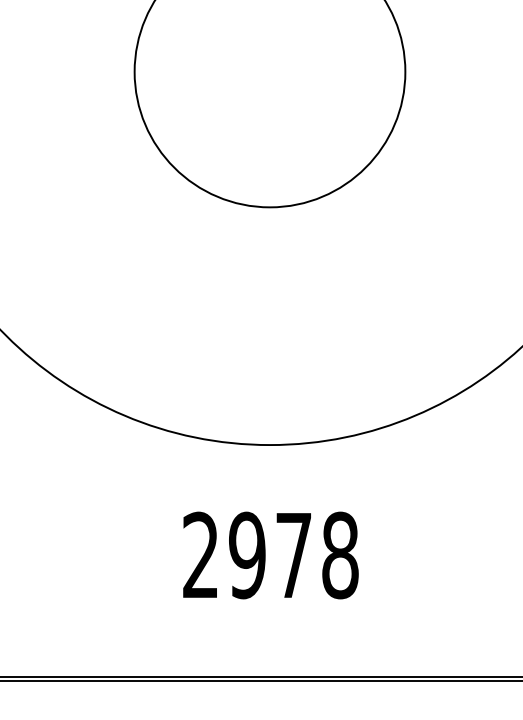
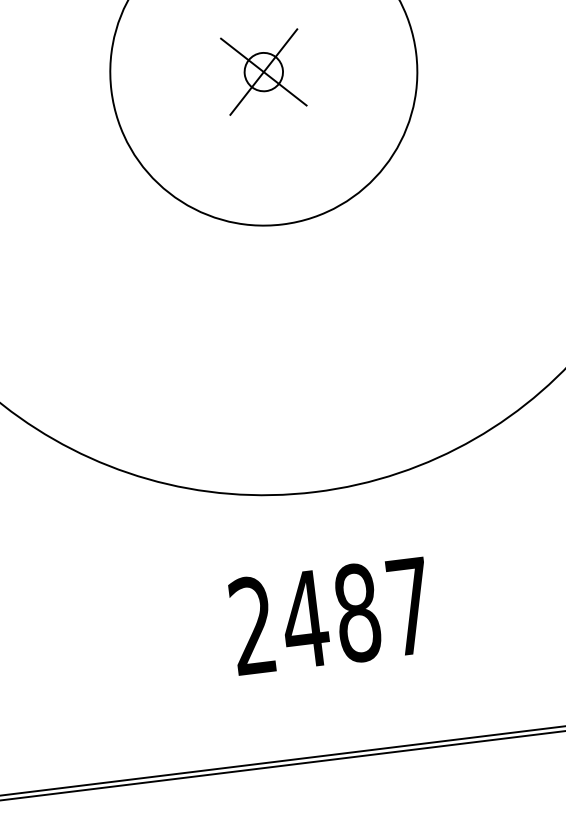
part: (269, 71) -> (263, 71), added
text: (293, 555) -> (357, 613), 2978 -> 2487

